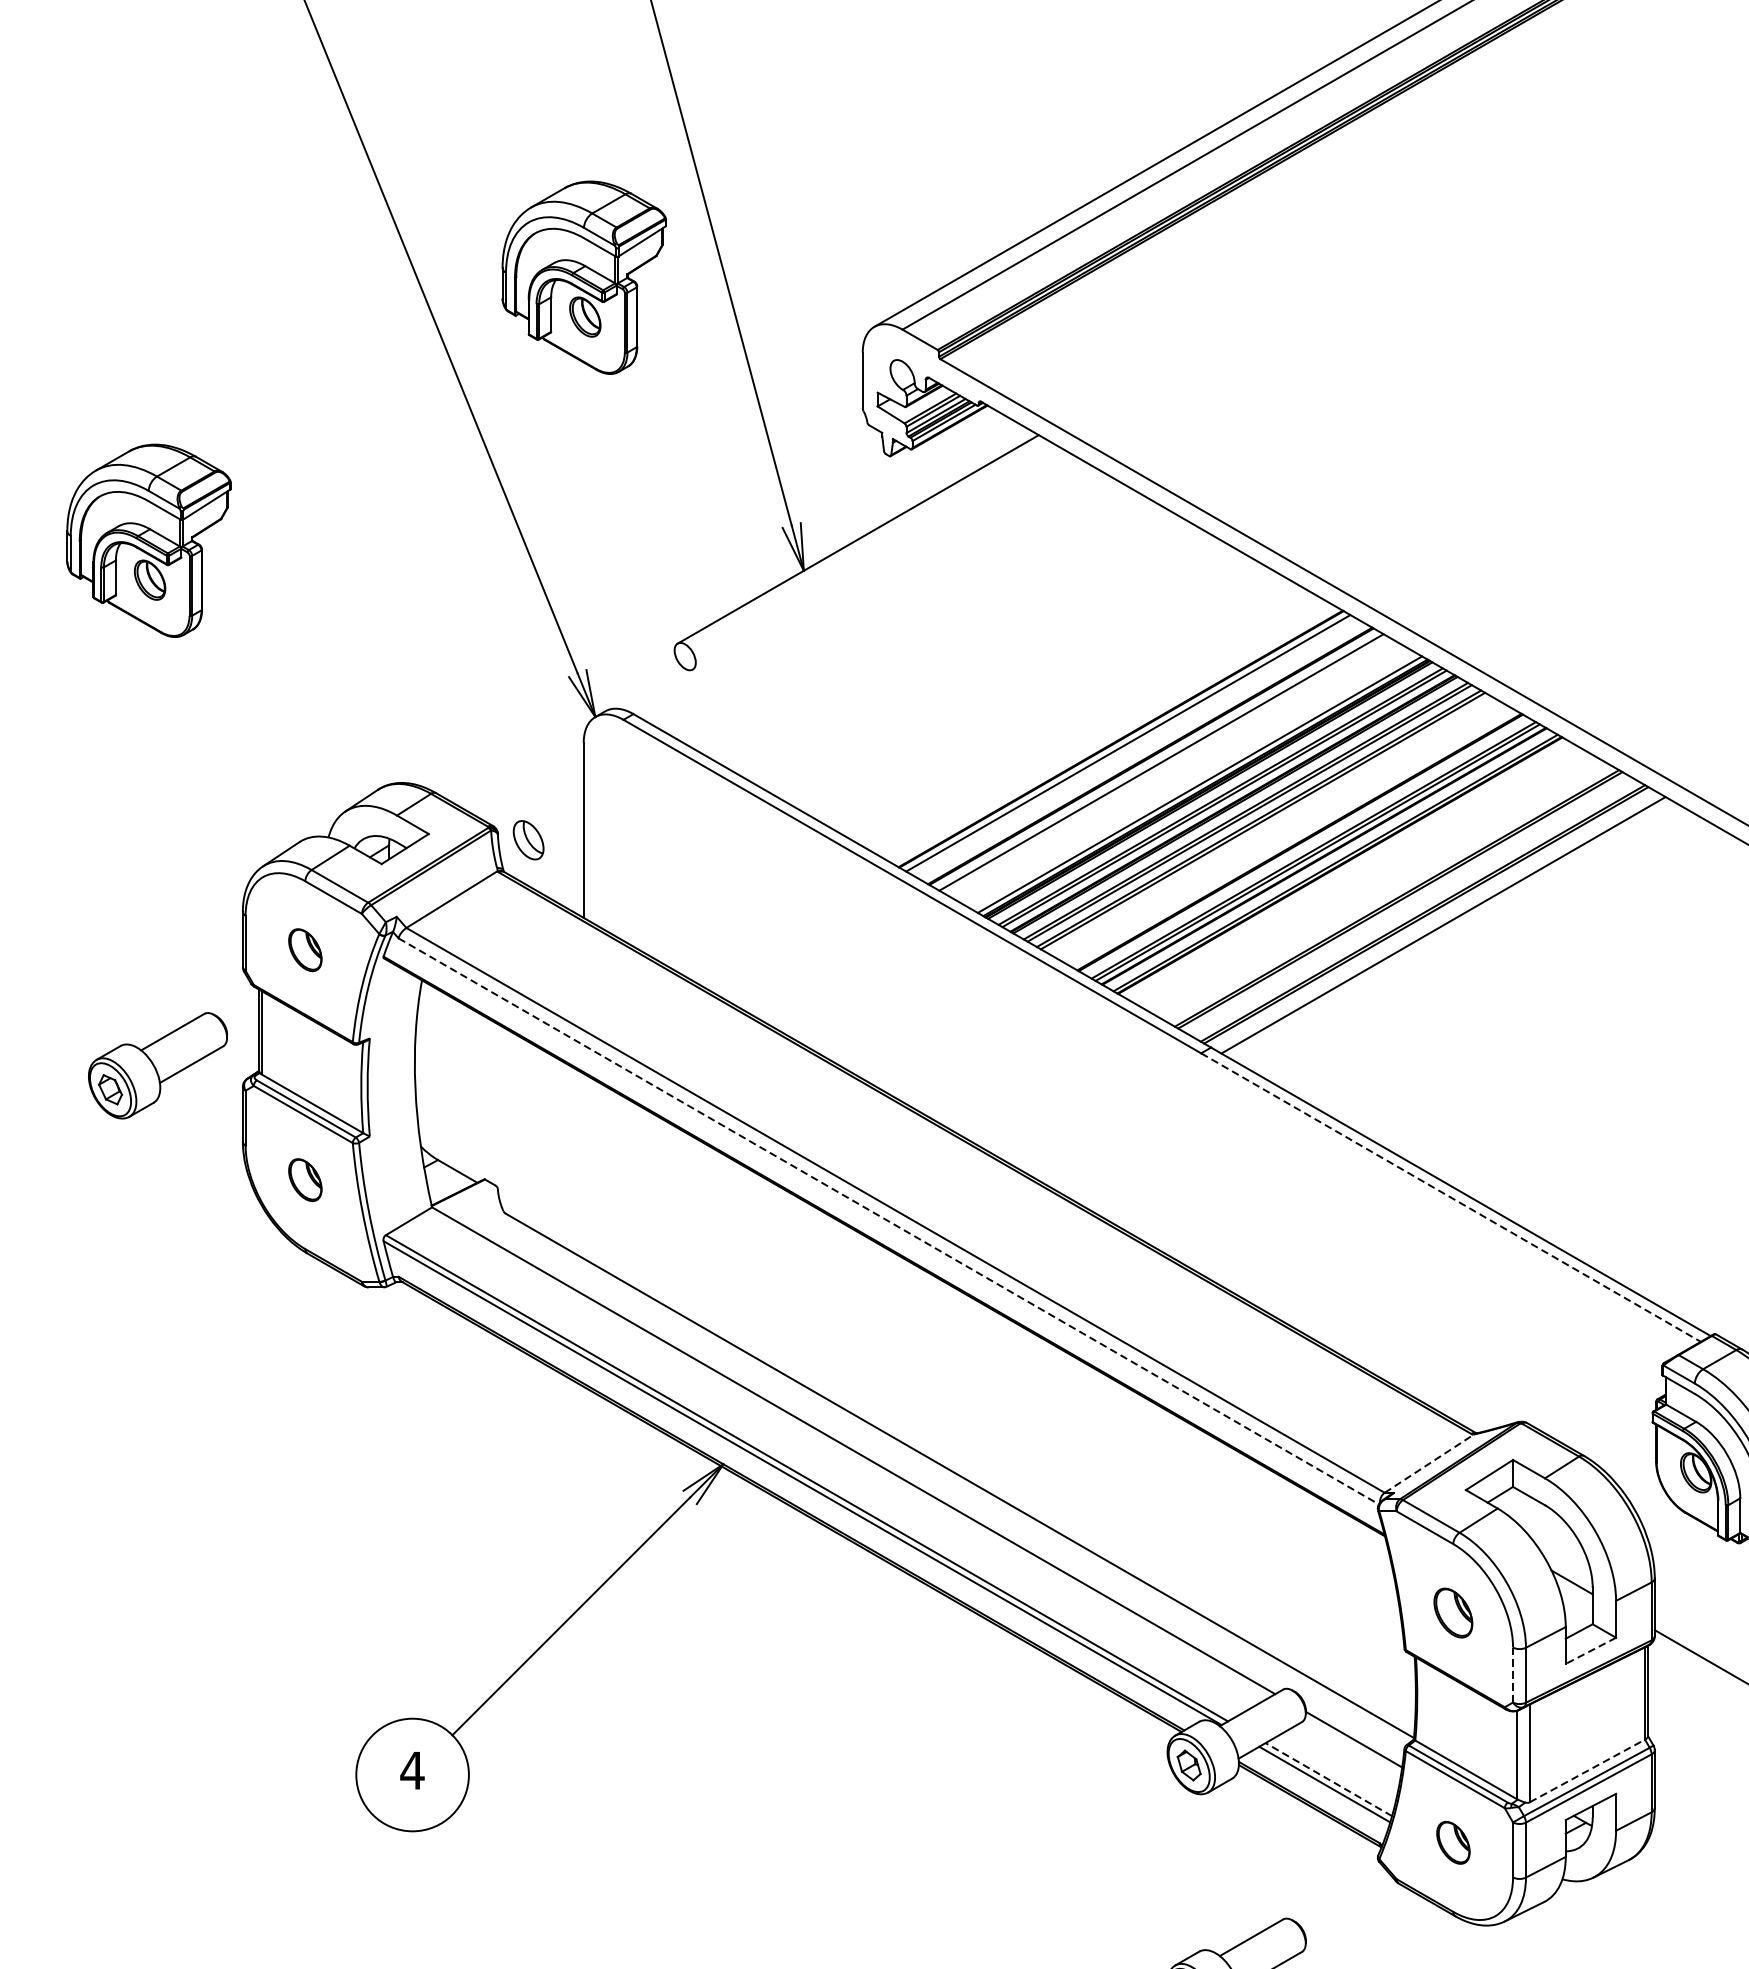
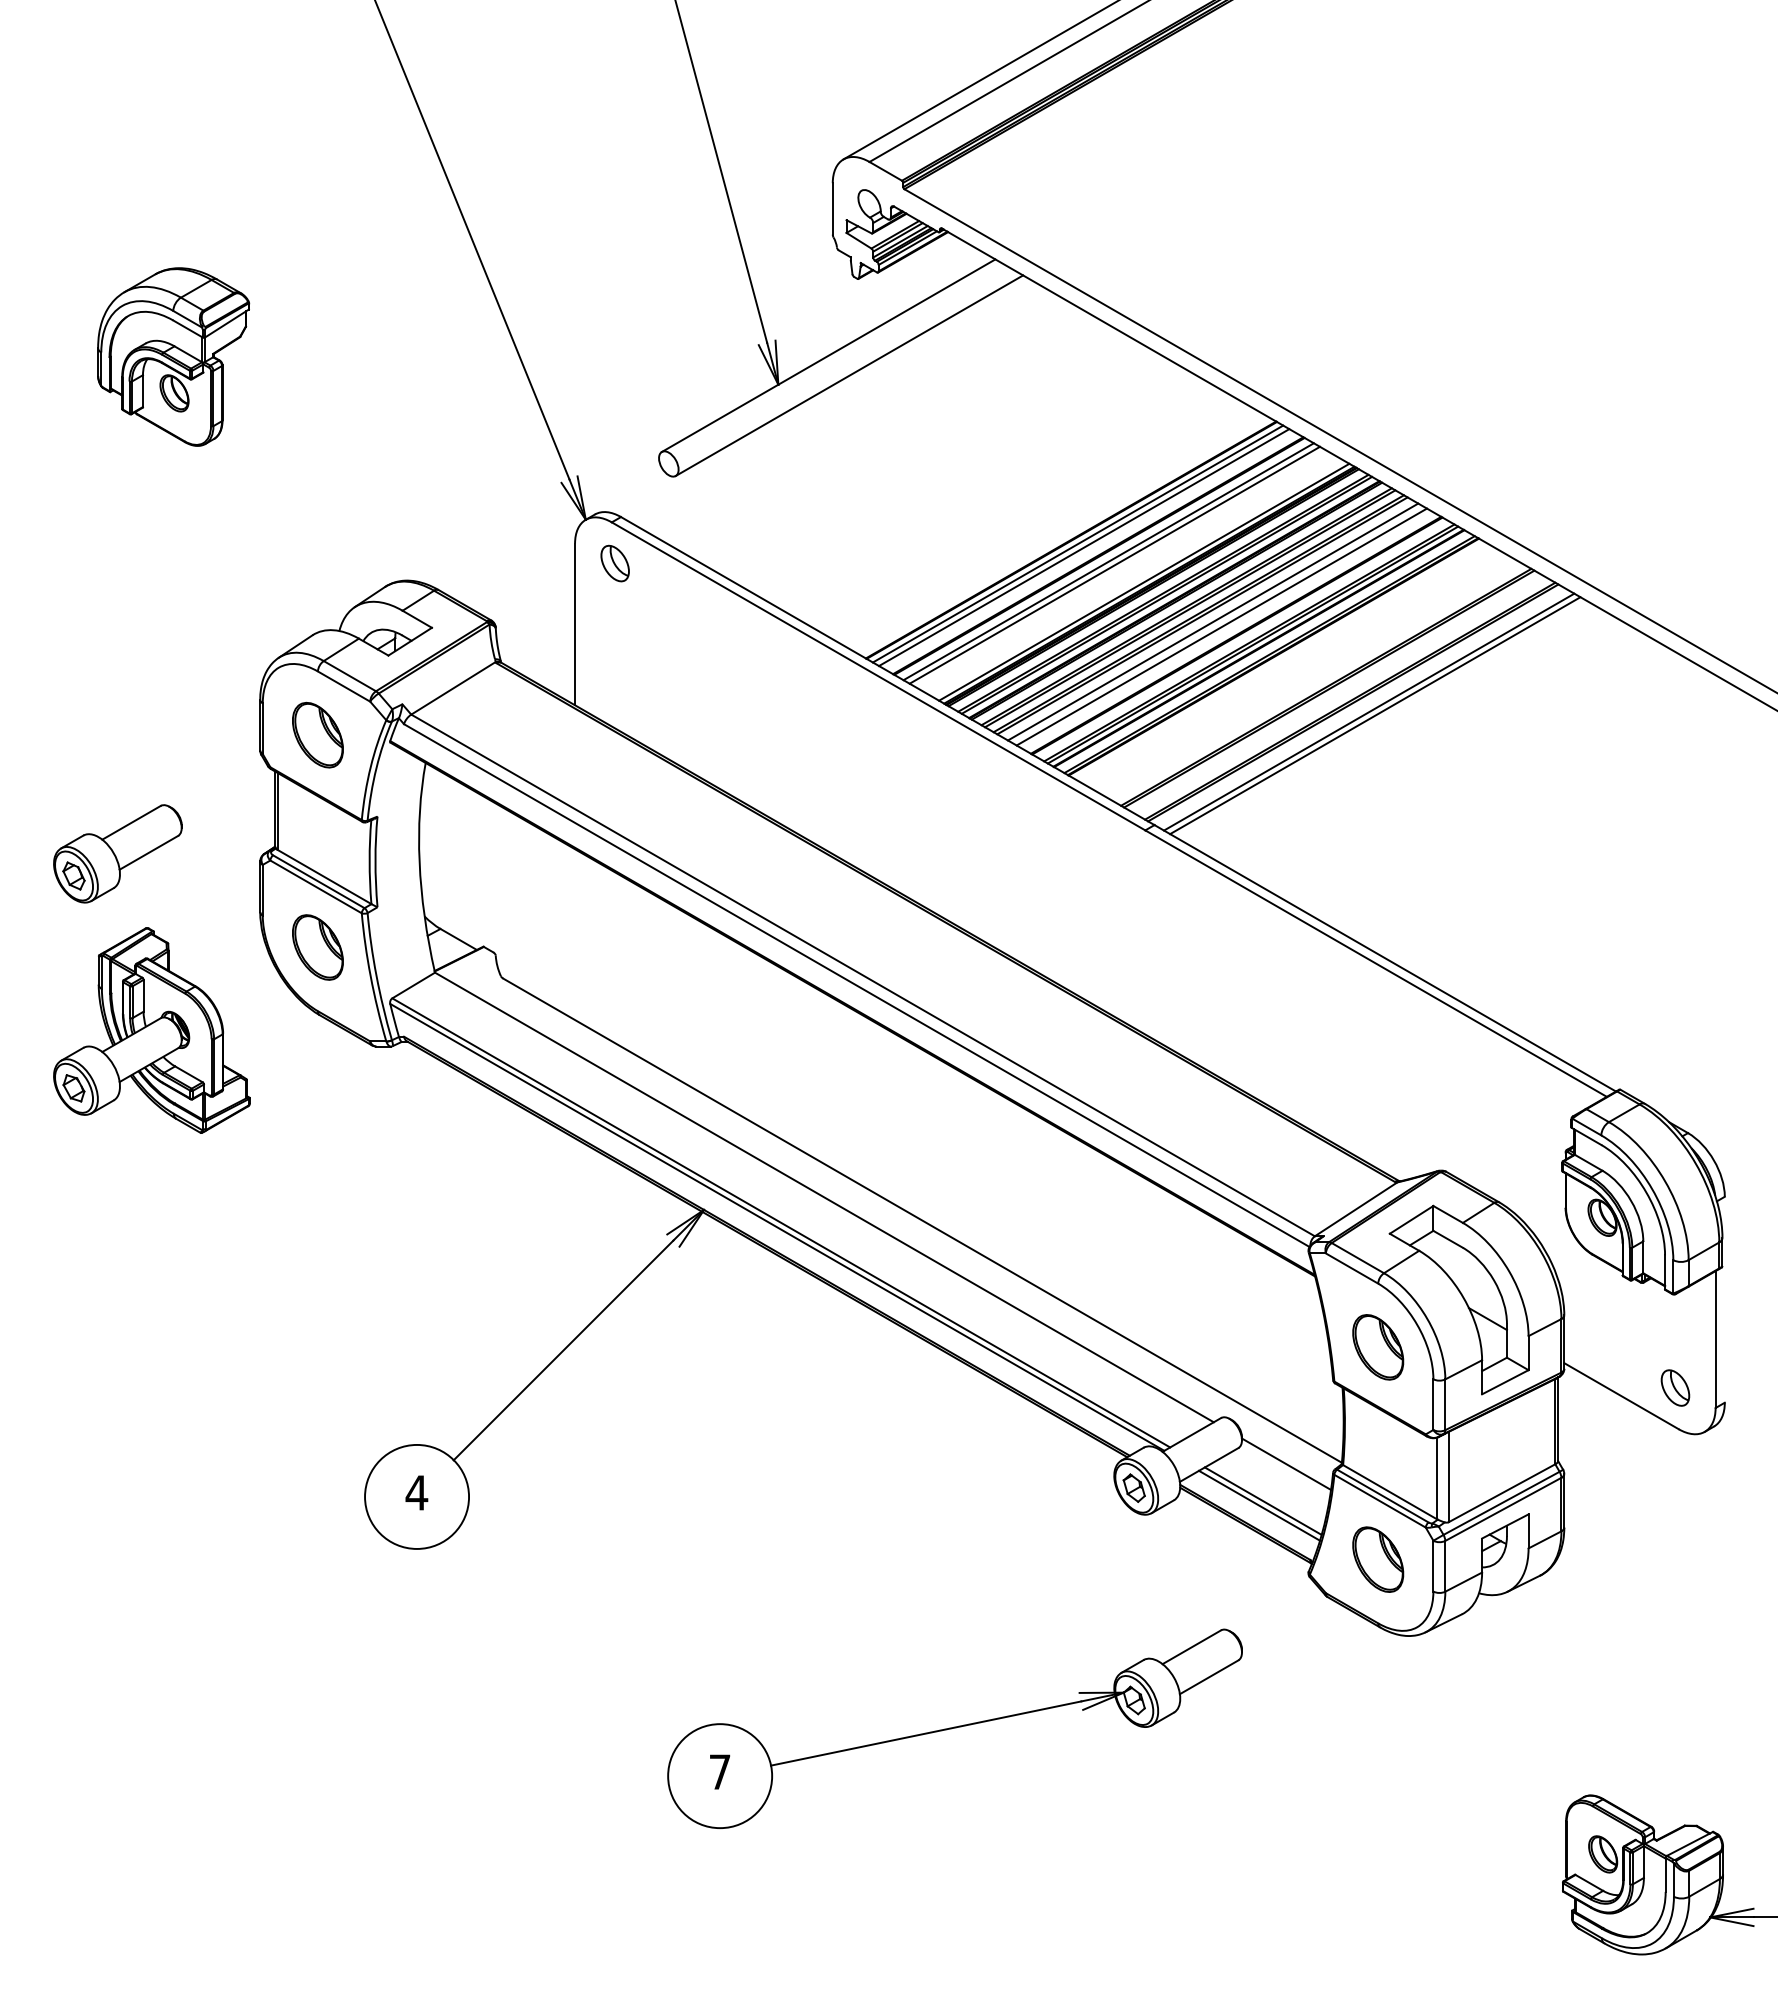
part: (584, 277) -> (575, 113), removed
line: (880, 560) -> (849, 375), added
line: (1135, 747) -> (1084, 547), added
line: (1167, 765) -> (1114, 564), added
line: (1273, 827) -> (1212, 621), added
line: (1283, 832) -> (1221, 626), added
part: (527, 840) -> (614, 563), moved
line: (1450, 928) -> (1375, 715), added
part: (304, 949) -> (317, 734), size x1.67
part: (157, 1065) -> (117, 853), moved
part: (304, 1180) -> (317, 947), size x1.67
line: (1451, 1197) -> (1376, 963), dashed -> solid
line: (888, 1221) -> (856, 985), dashed -> solid
part: (125, 1269) -> (151, 1030), added
line: (1428, 1463) -> (1355, 1209), dashed -> solid
part: (1453, 1613) -> (1378, 1347), size x1.43
line: (1590, 1651) -> (1504, 1382), dashed -> solid
line: (1513, 1676) -> (1433, 1405), dashed -> solid
line: (1587, 1771) -> (1502, 1493), dashed -> solid
line: (1328, 1778) -> (1262, 1500), dashed -> solid
part: (1453, 1842) -> (1378, 1559), size x1.67

